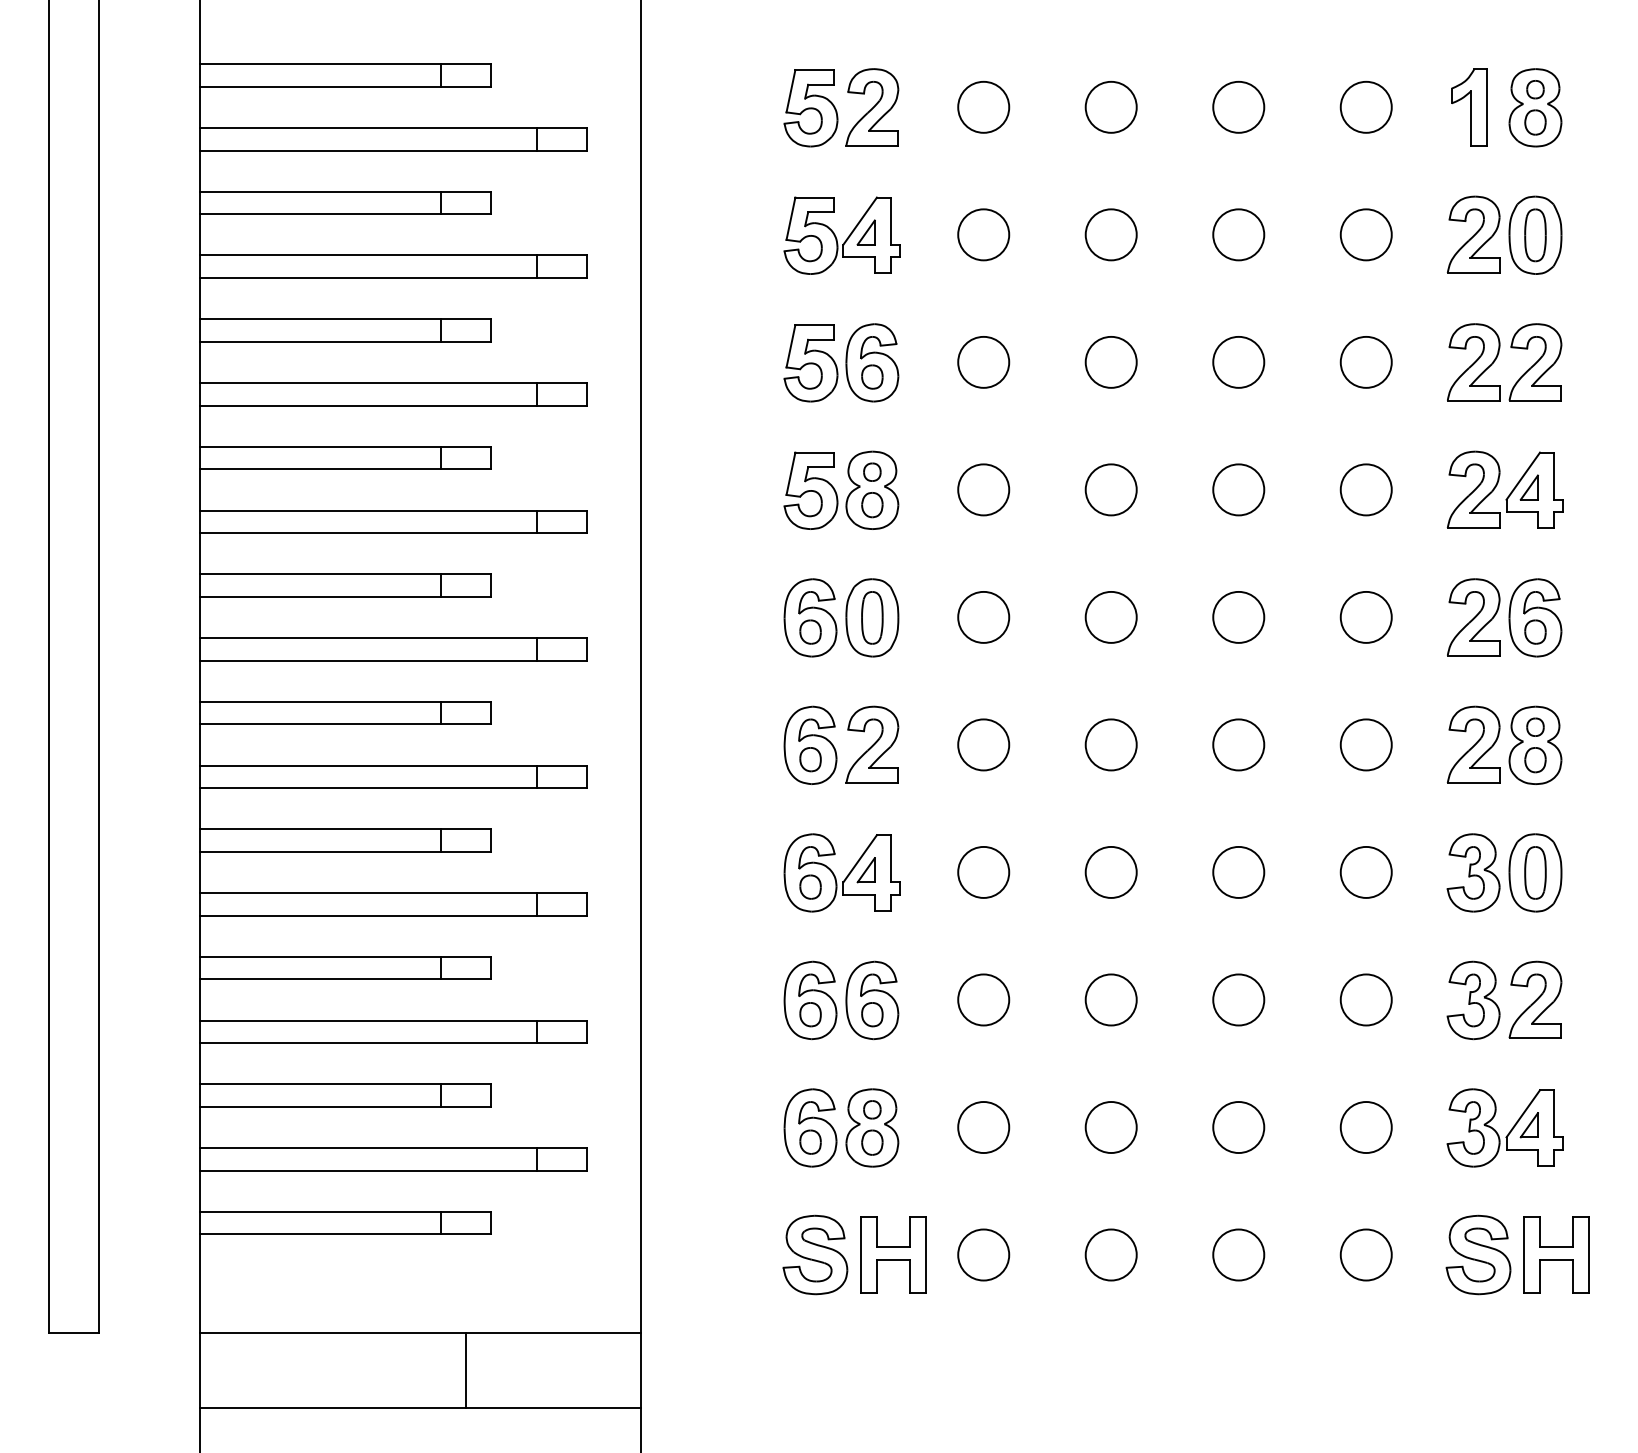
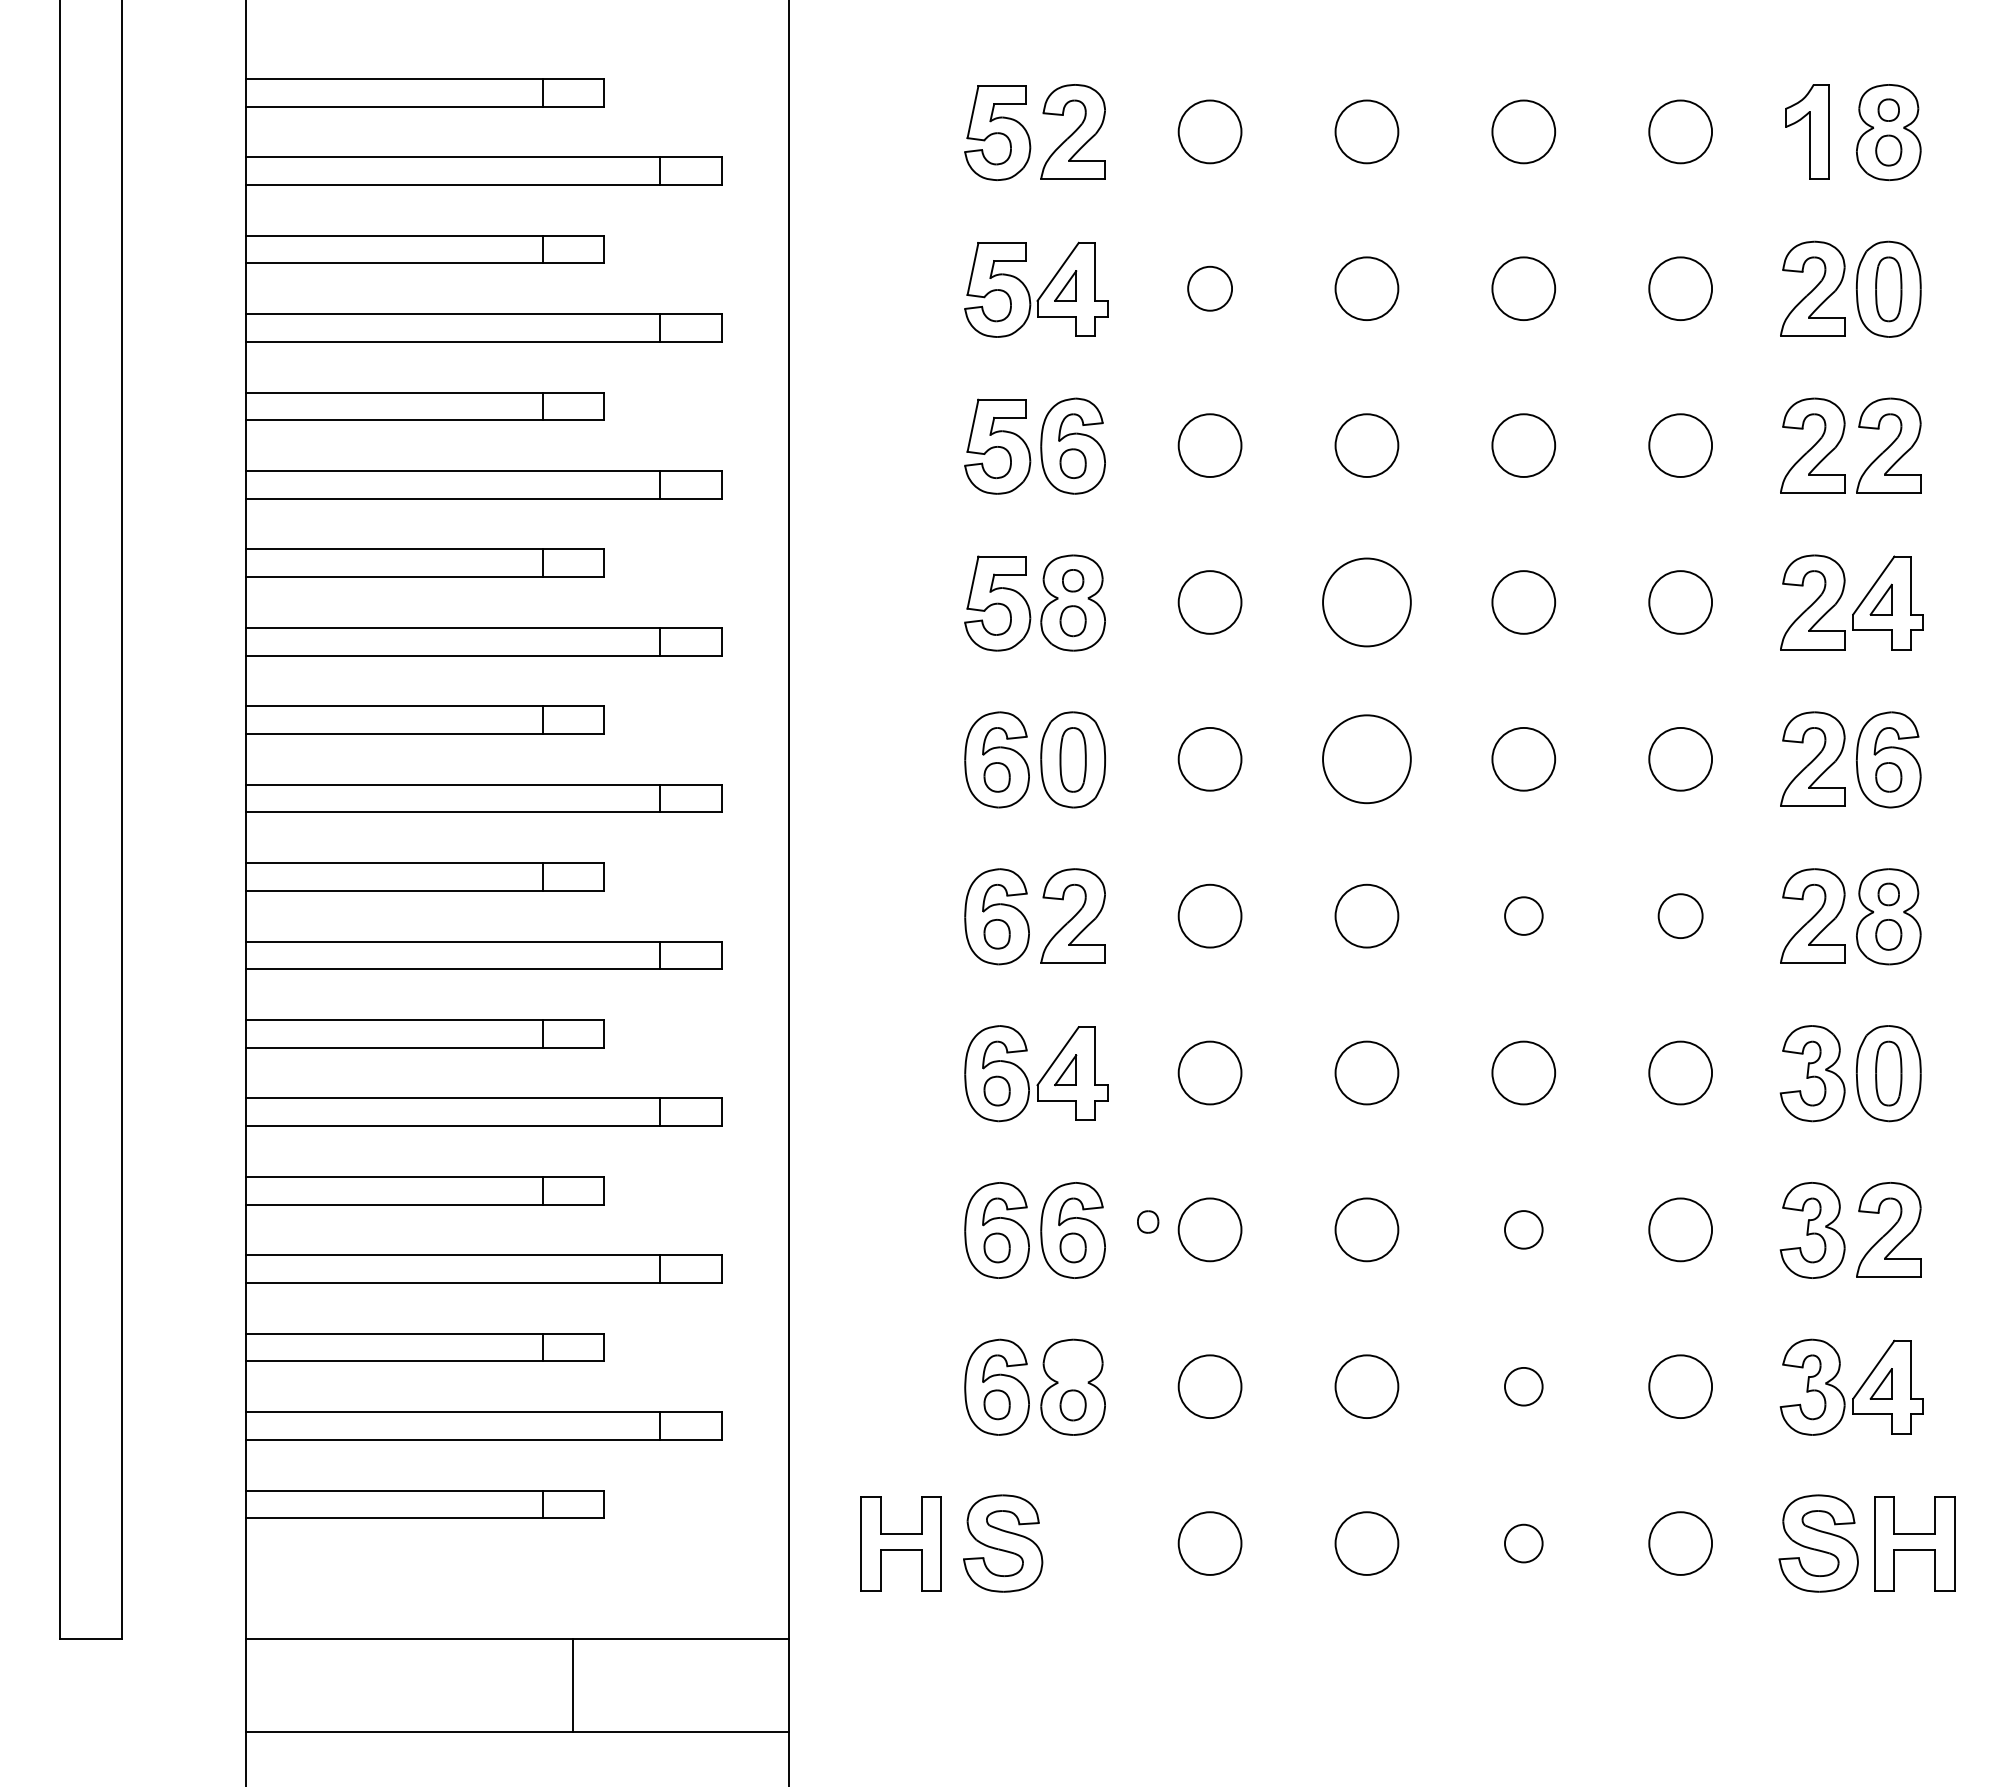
circle: (983, 234) -> (1209, 288), size x0.7
circle: (1110, 489) -> (1366, 602), size x1.4
circle: (1110, 617) -> (1366, 759), size x1.4
circle: (1238, 744) -> (1523, 915), size x0.6
circle: (1366, 744) -> (1680, 915), size x0.7
circle: (1238, 999) -> (1523, 1229), size x0.6
part: (872, 1109) -> (1148, 1221), moved
circle: (1238, 1127) -> (1523, 1386), size x0.6
part: (892, 1254) -> (900, 1543), moved
circle: (1238, 1254) -> (1523, 1543), size x0.6

